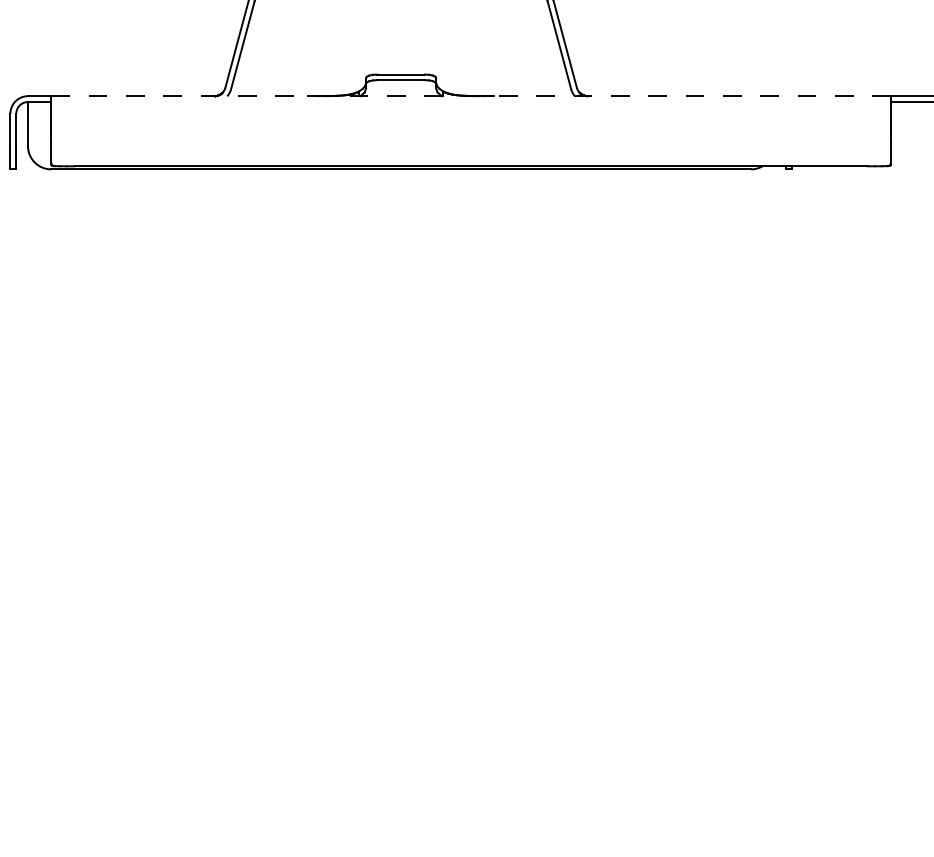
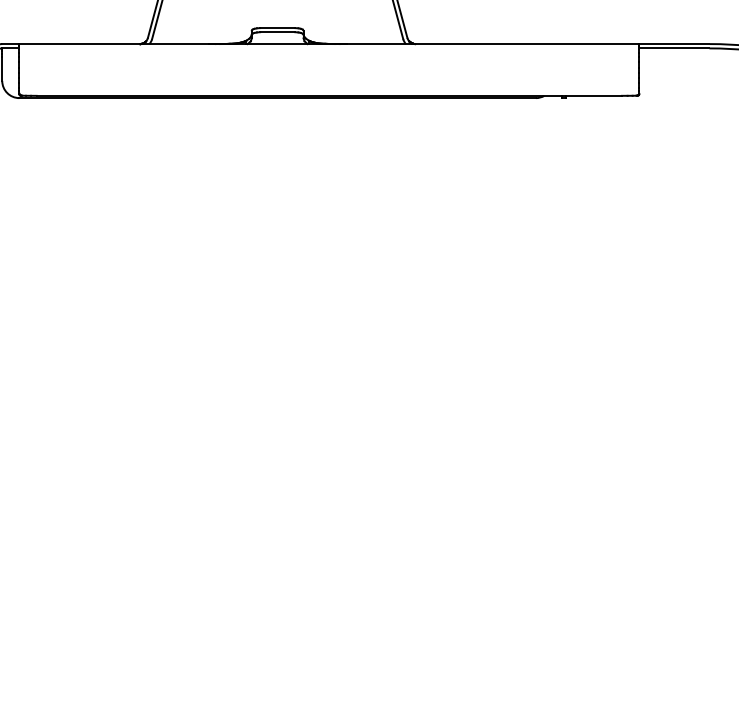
line: (471, 96) -> (329, 44), dashed -> solid

